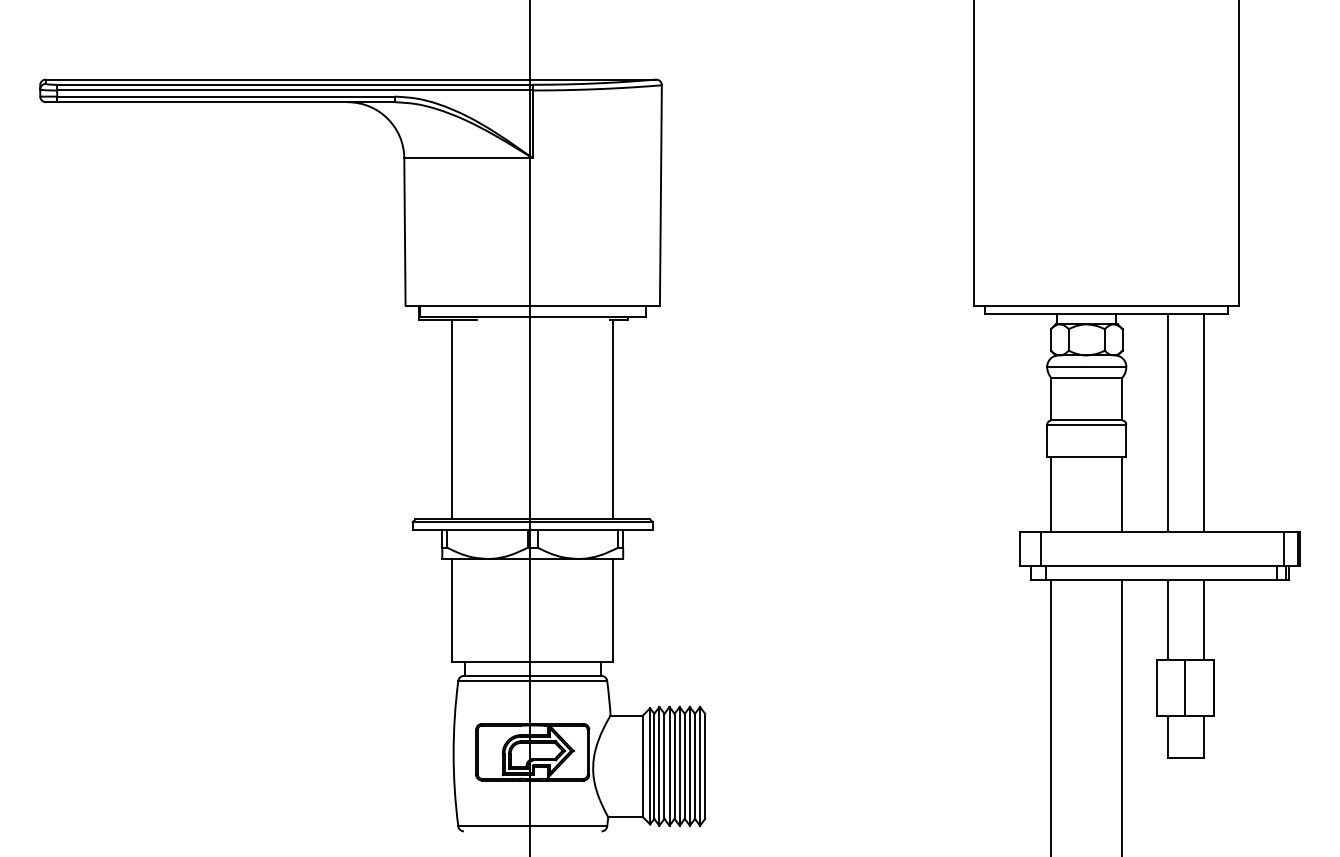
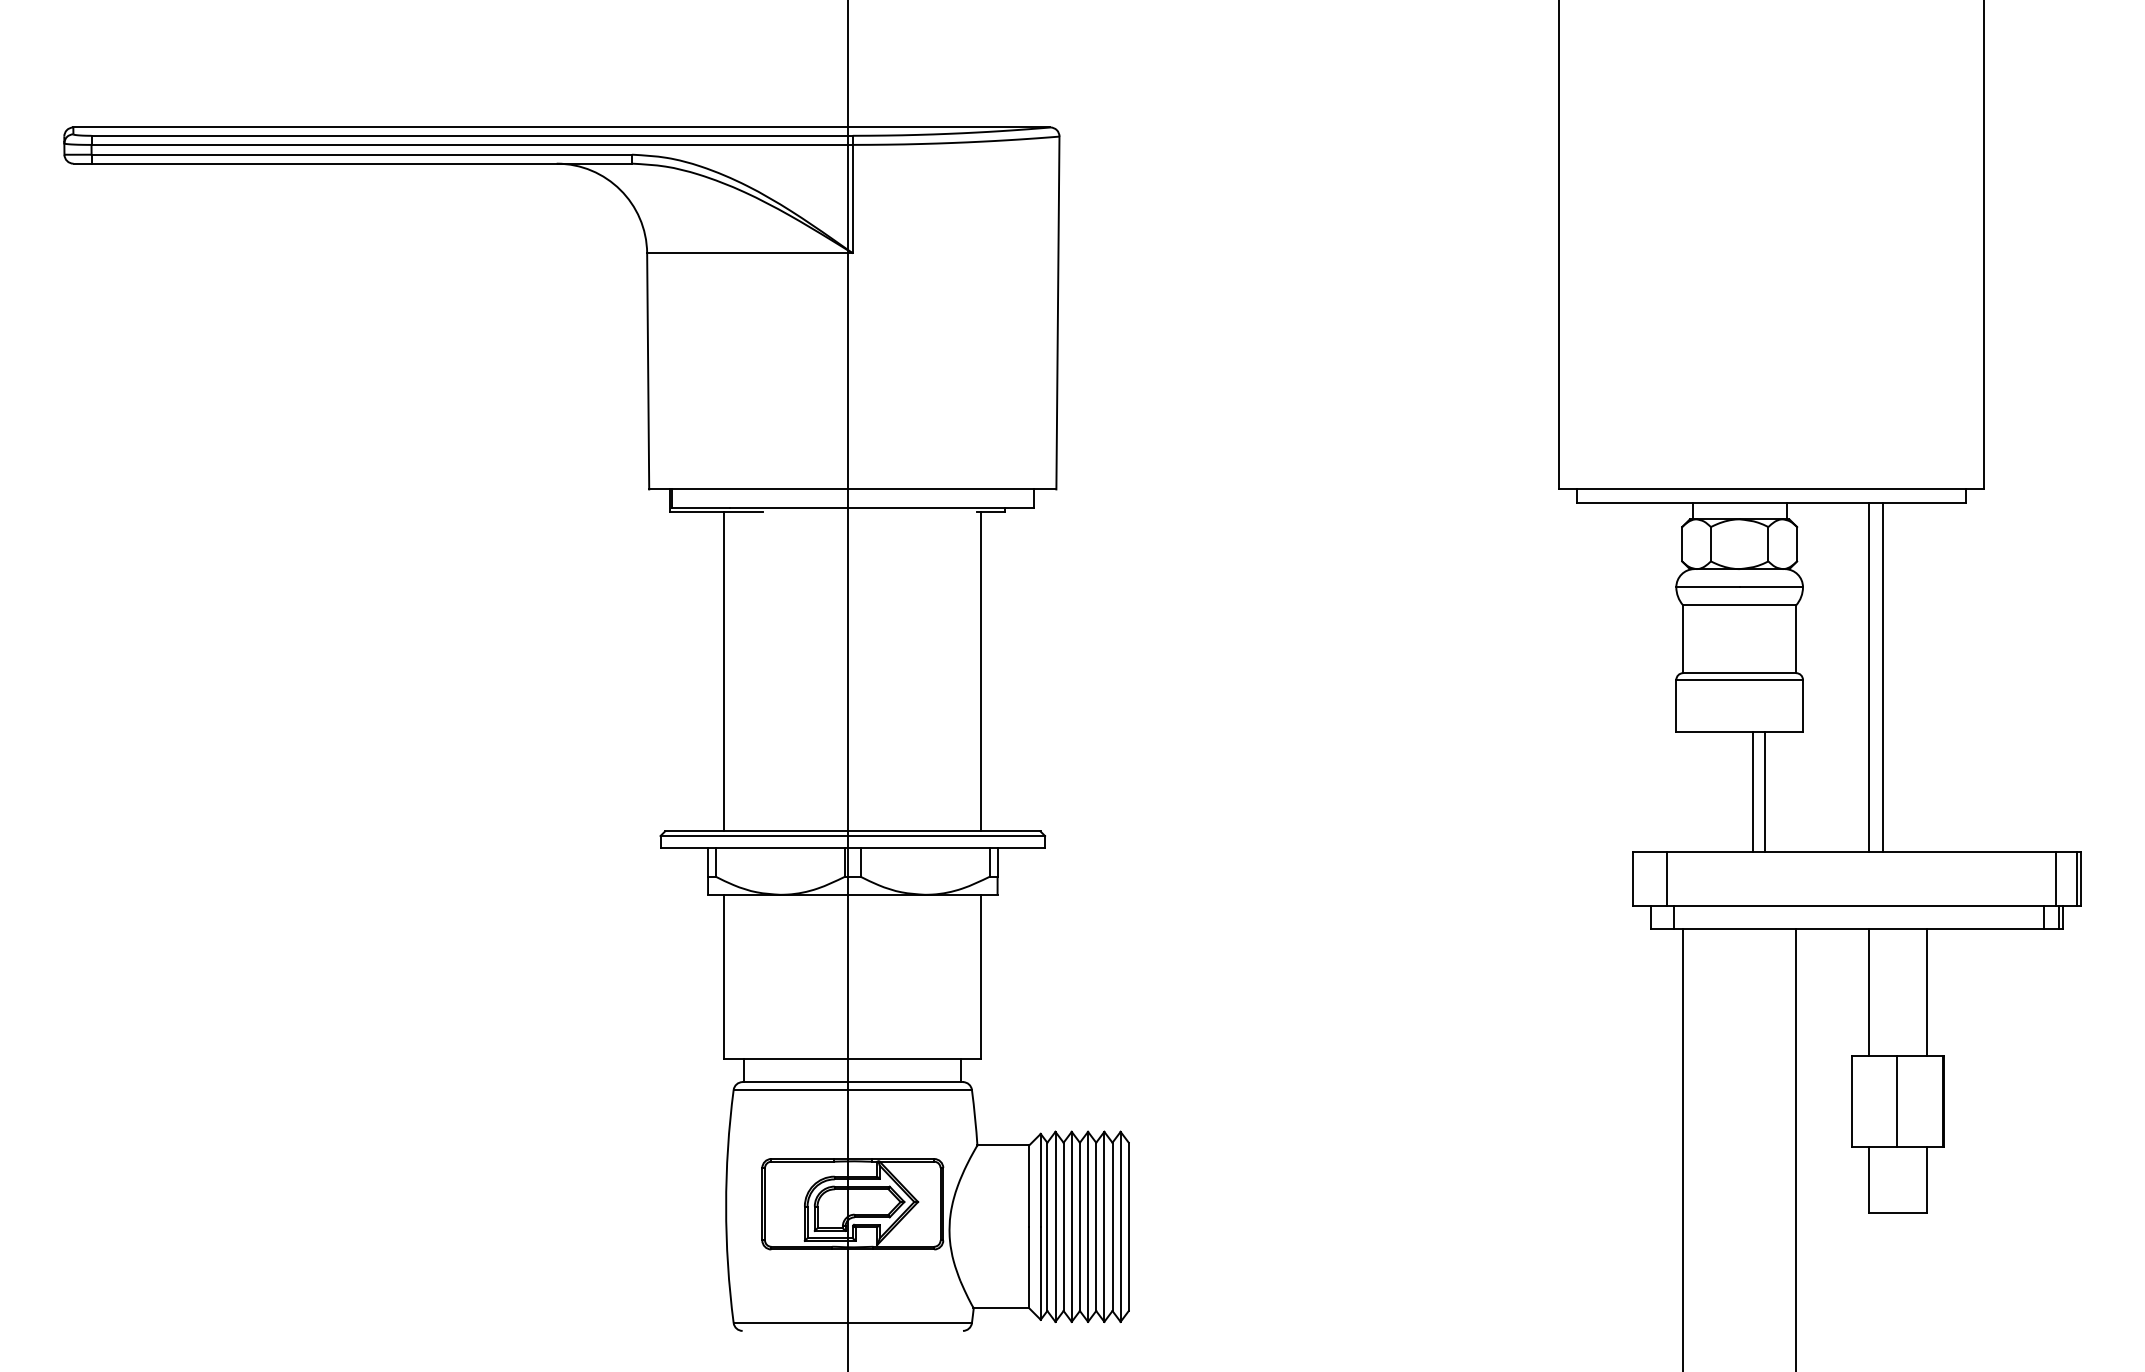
line: (1203, 423) -> (1883, 677), moved
line: (1051, 494) -> (1764, 791), moved
line: (1122, 494) -> (1753, 791), moved

